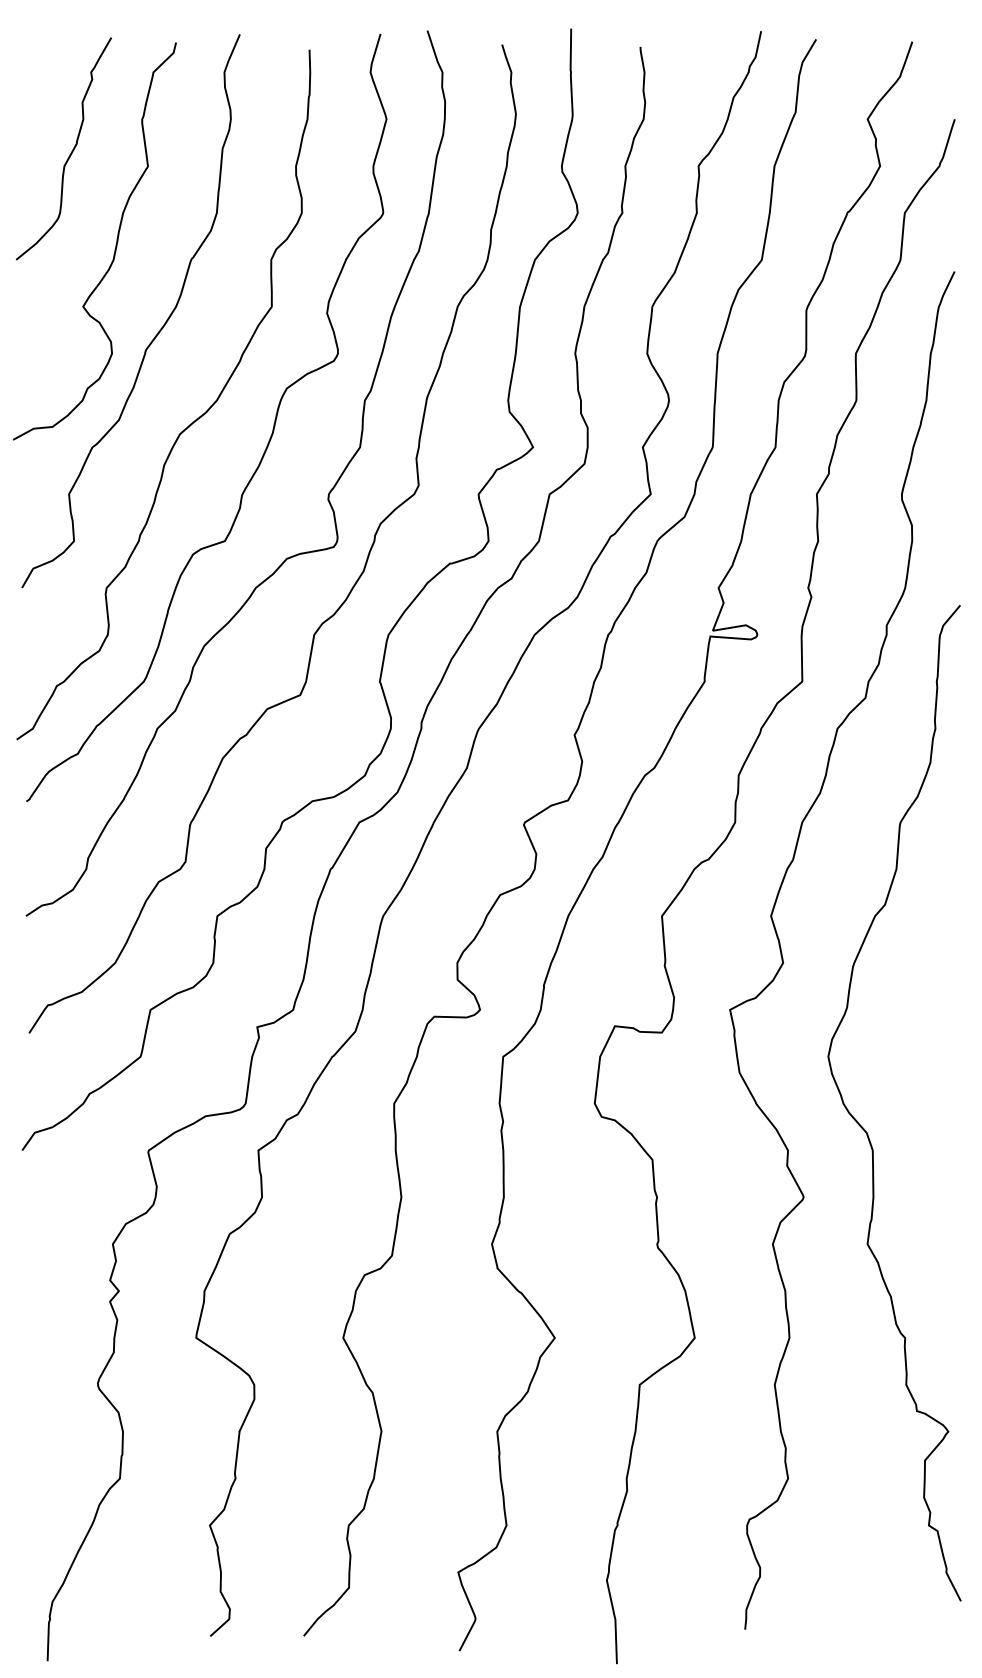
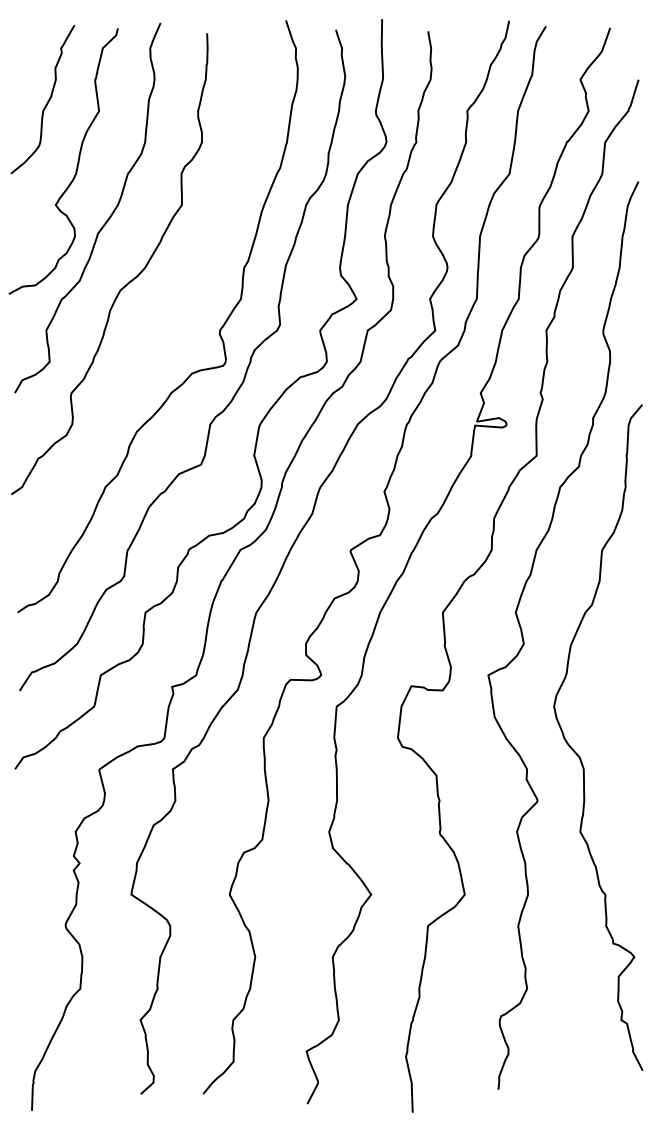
curve: (266, 443) -> (178, 296), removed

